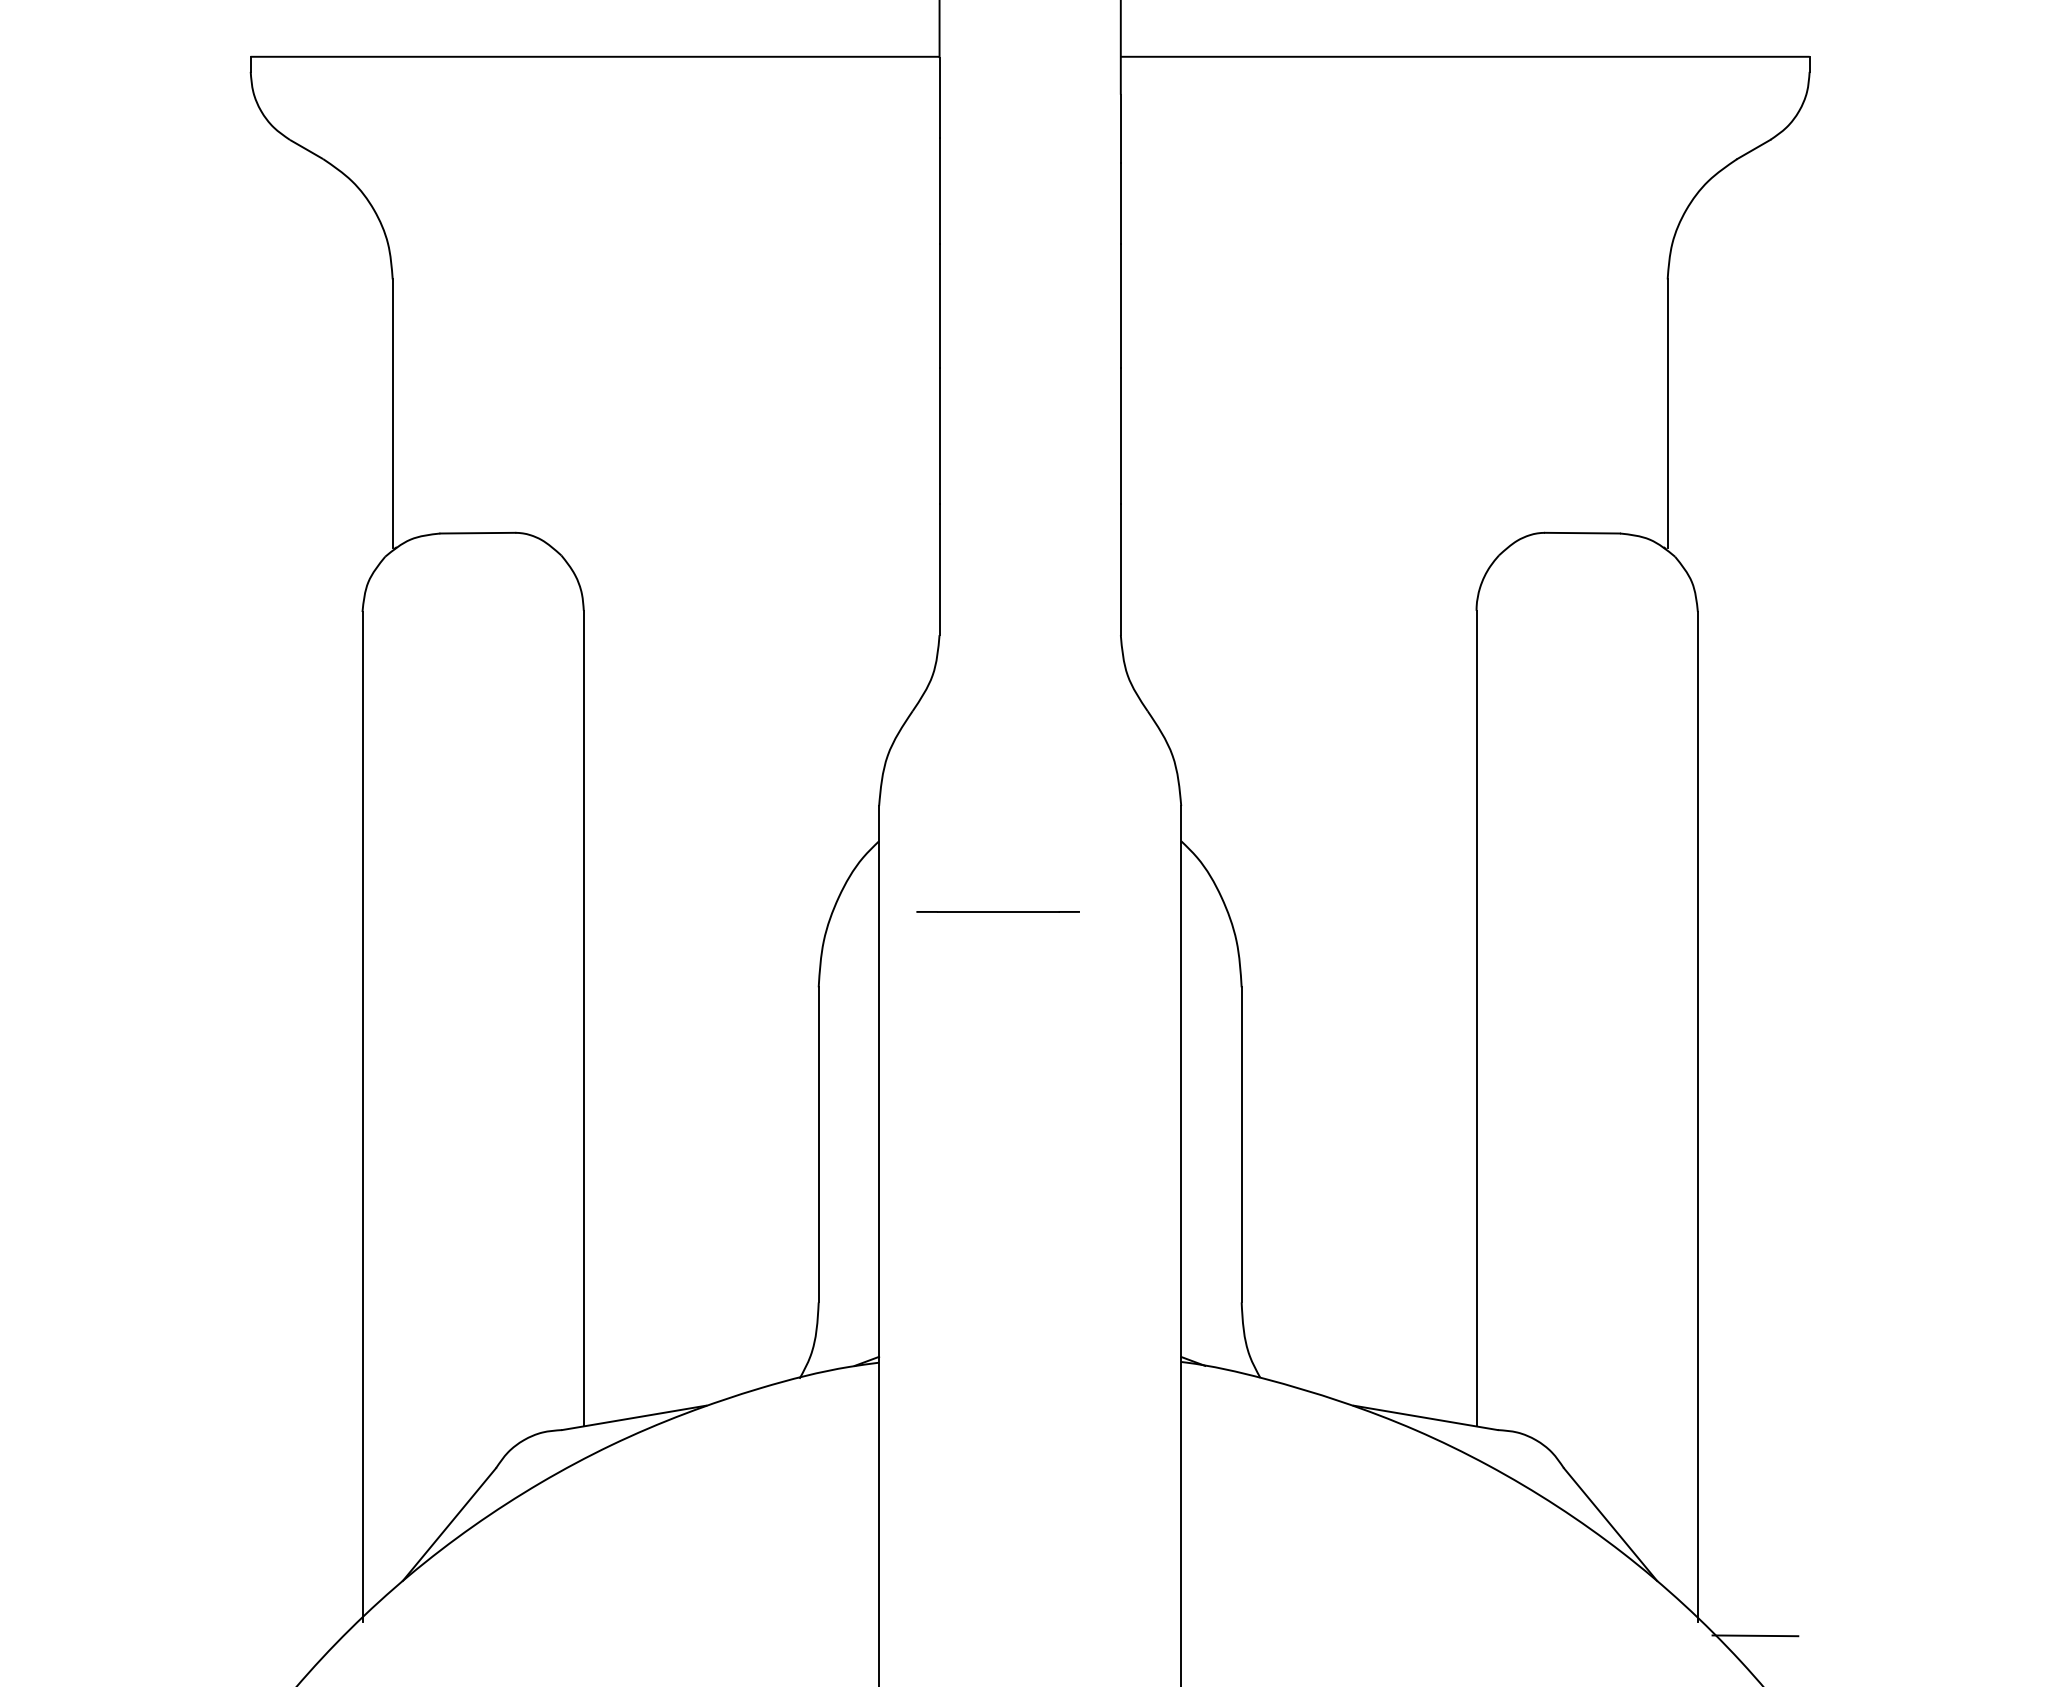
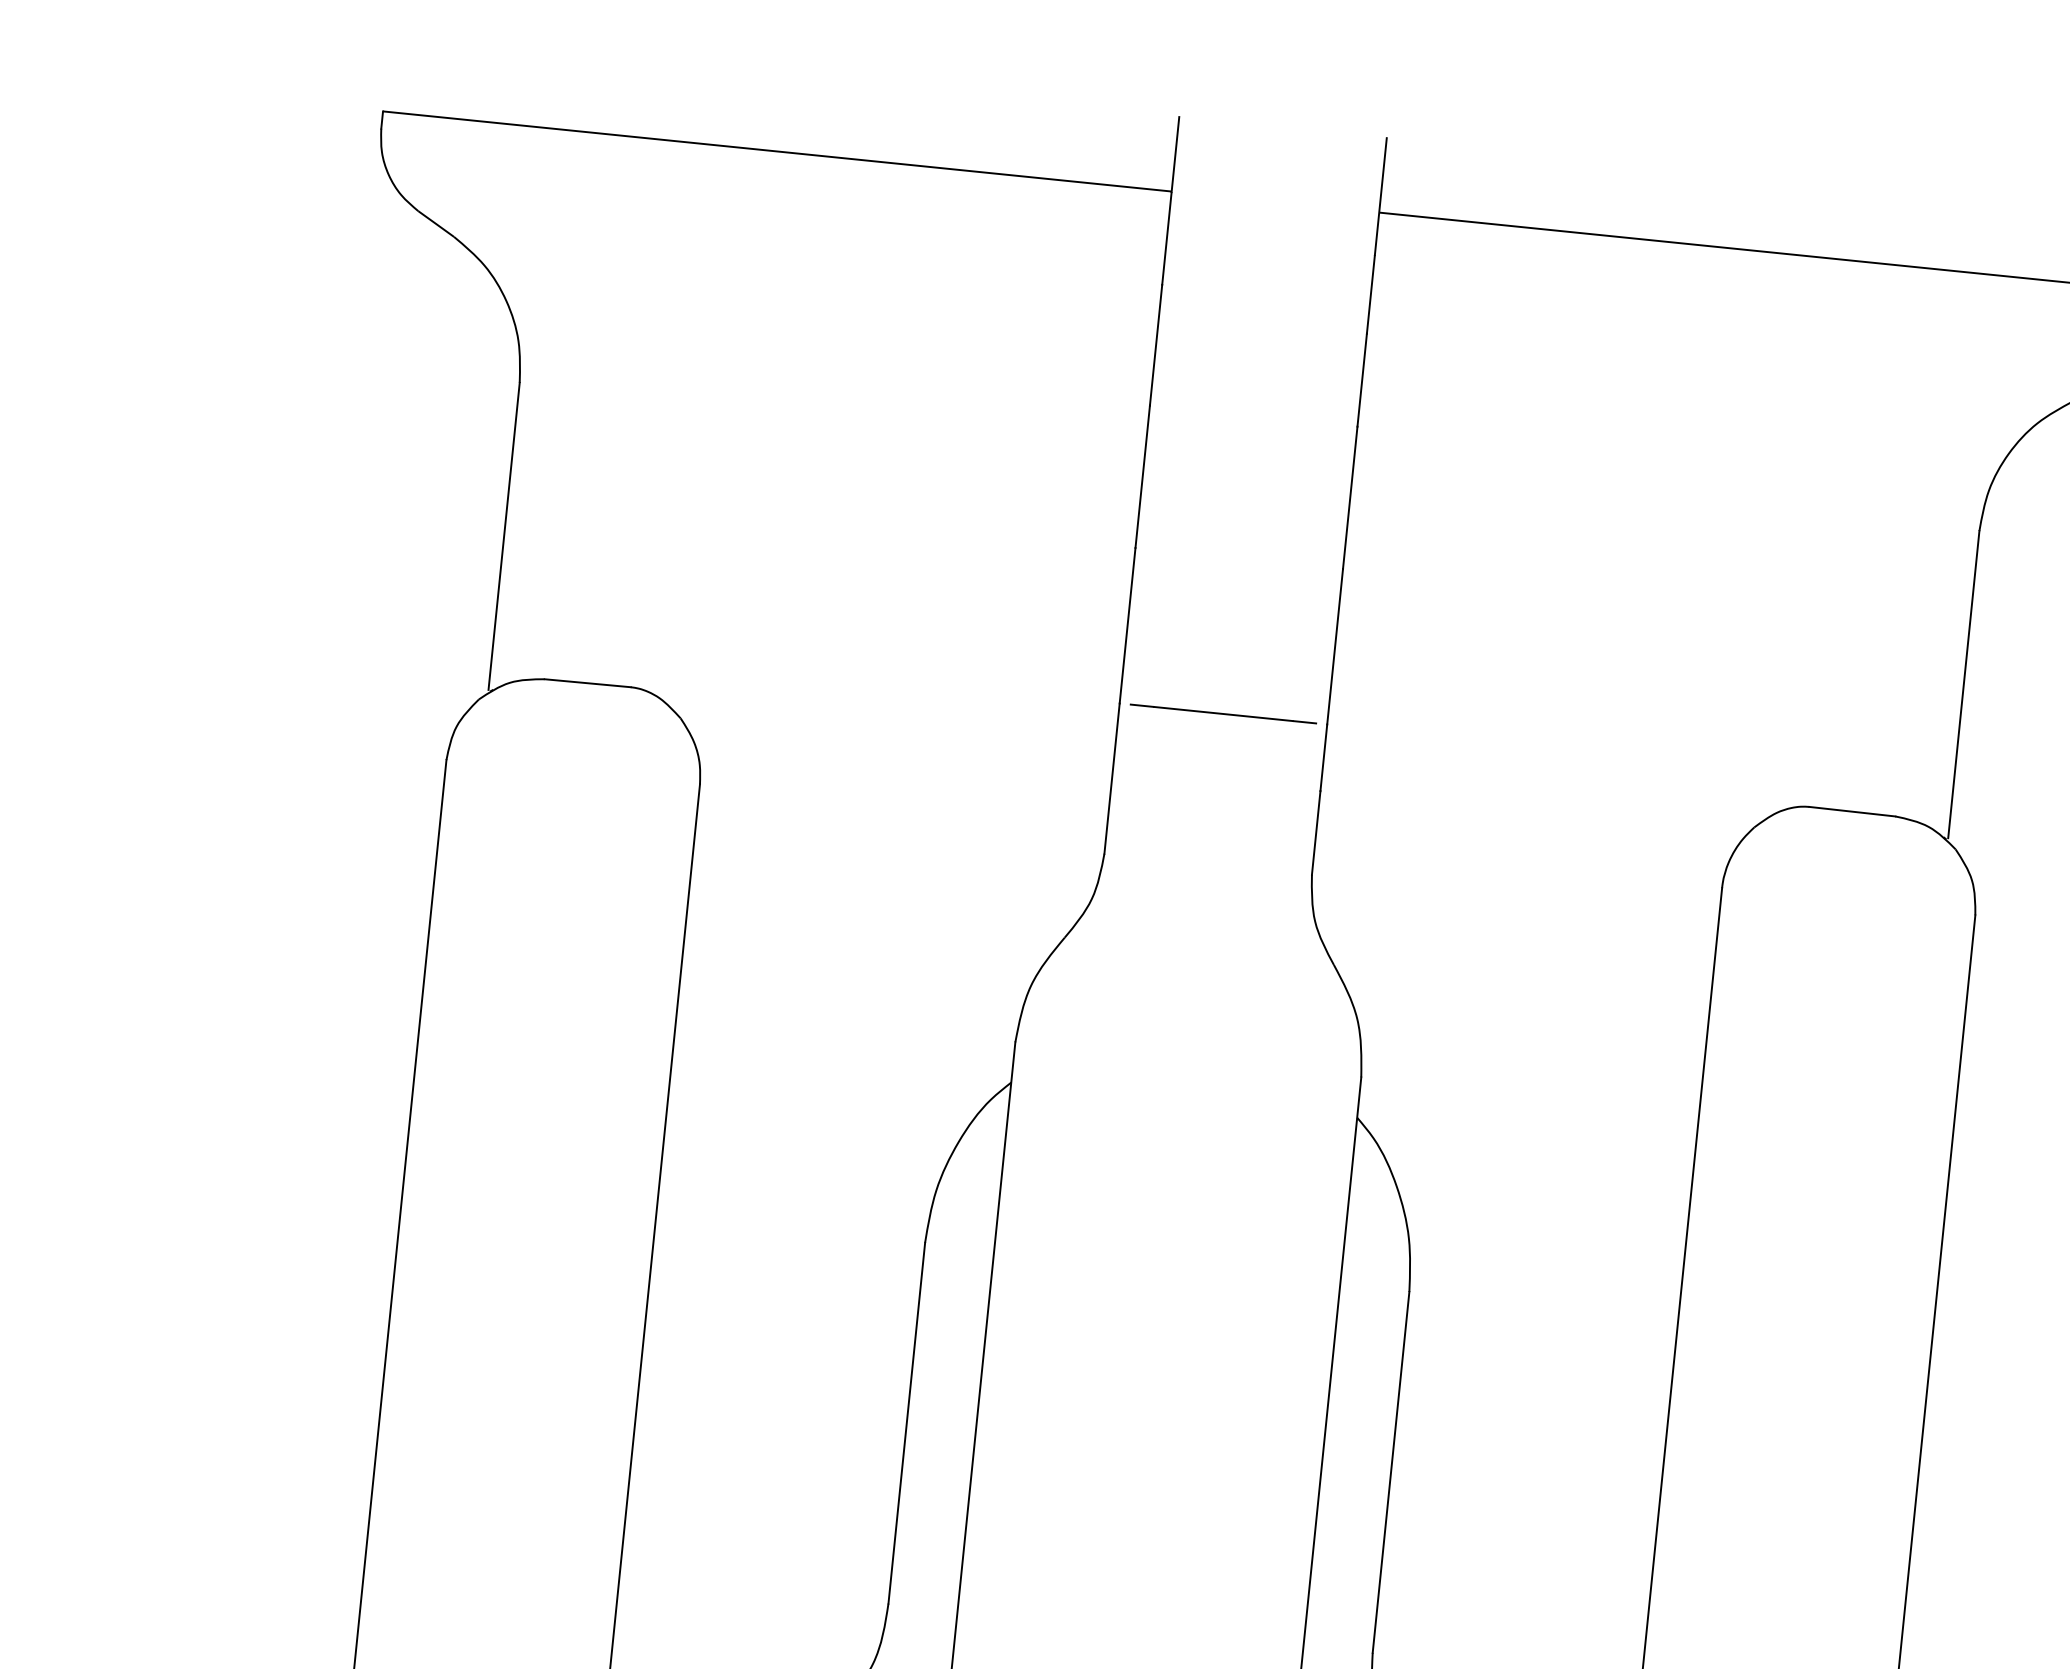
line: (997, 911) -> (1222, 713), moved

